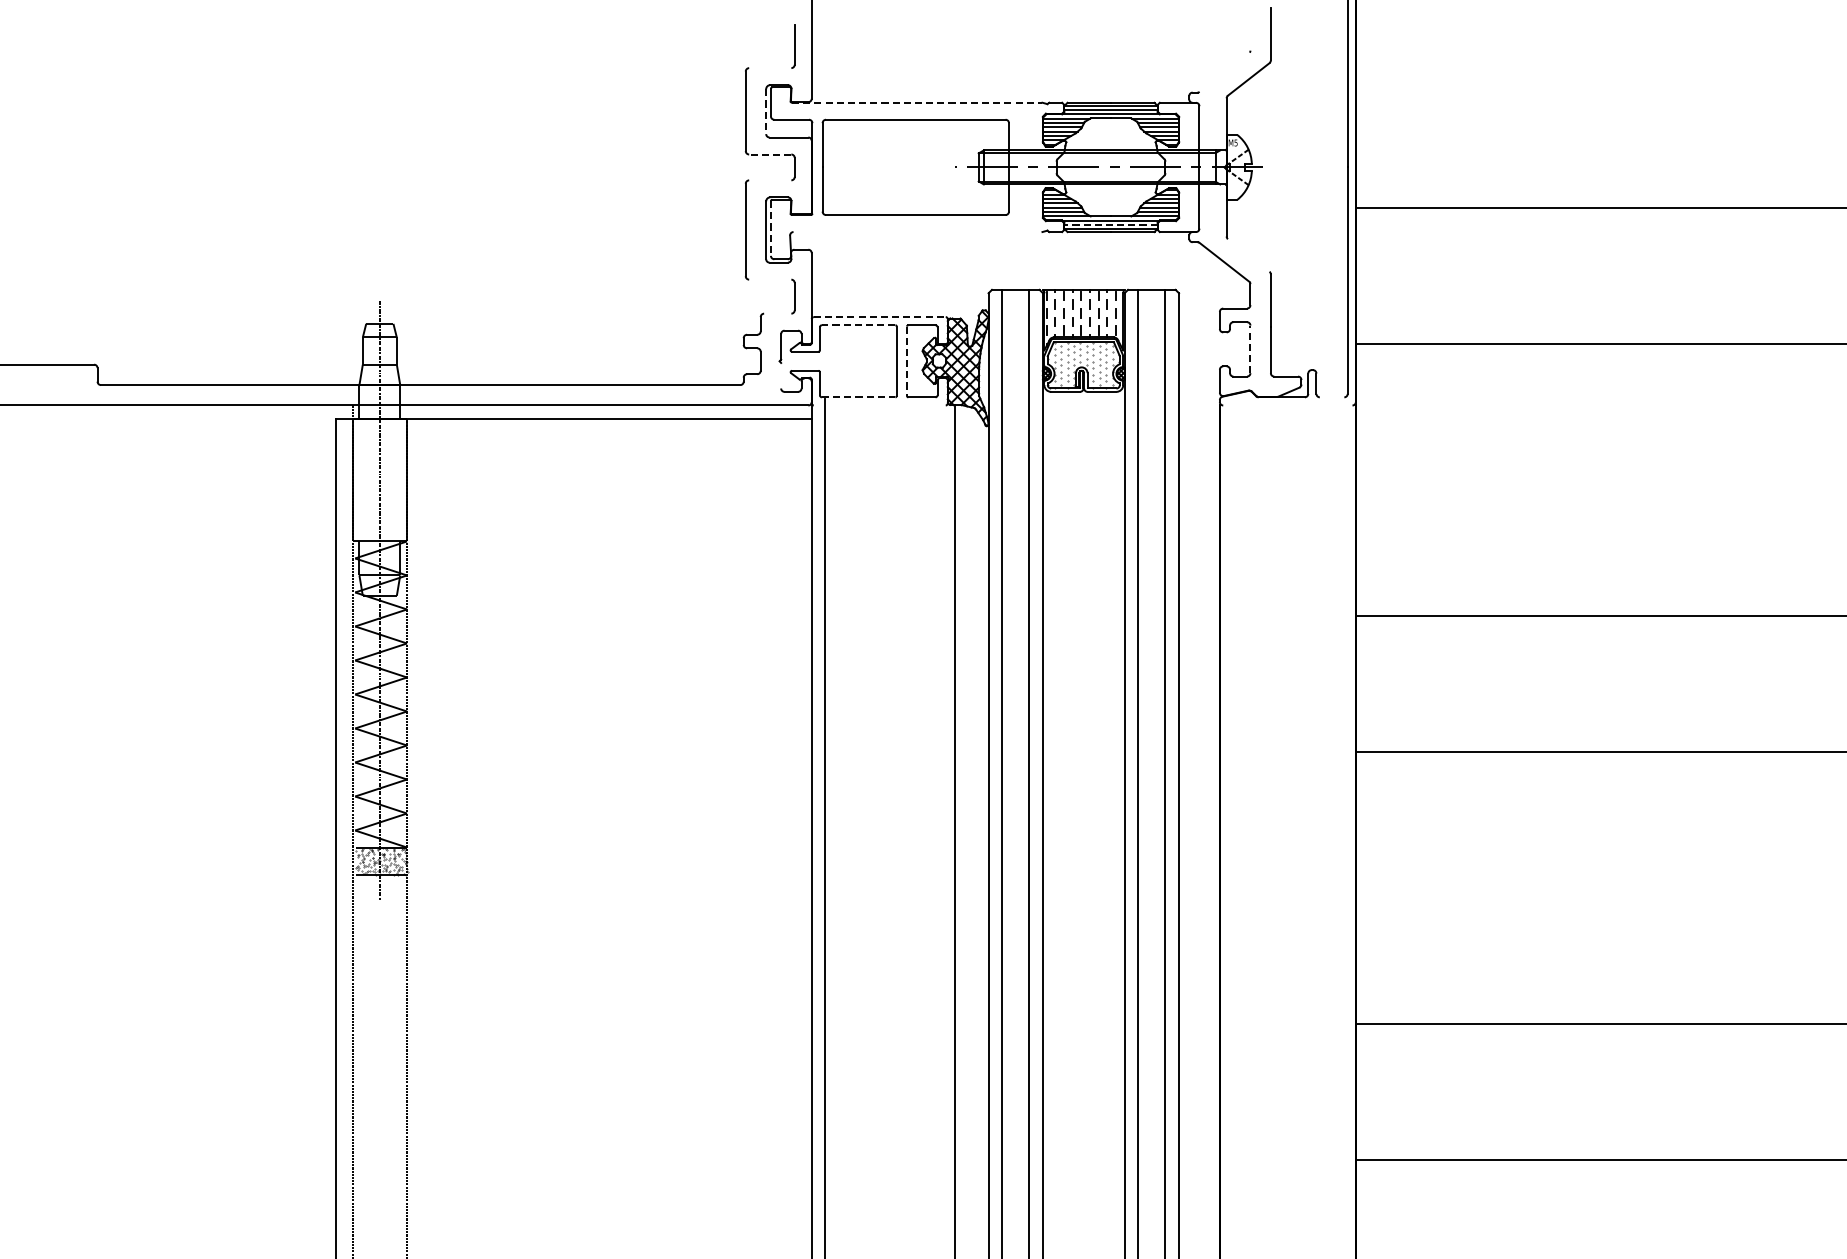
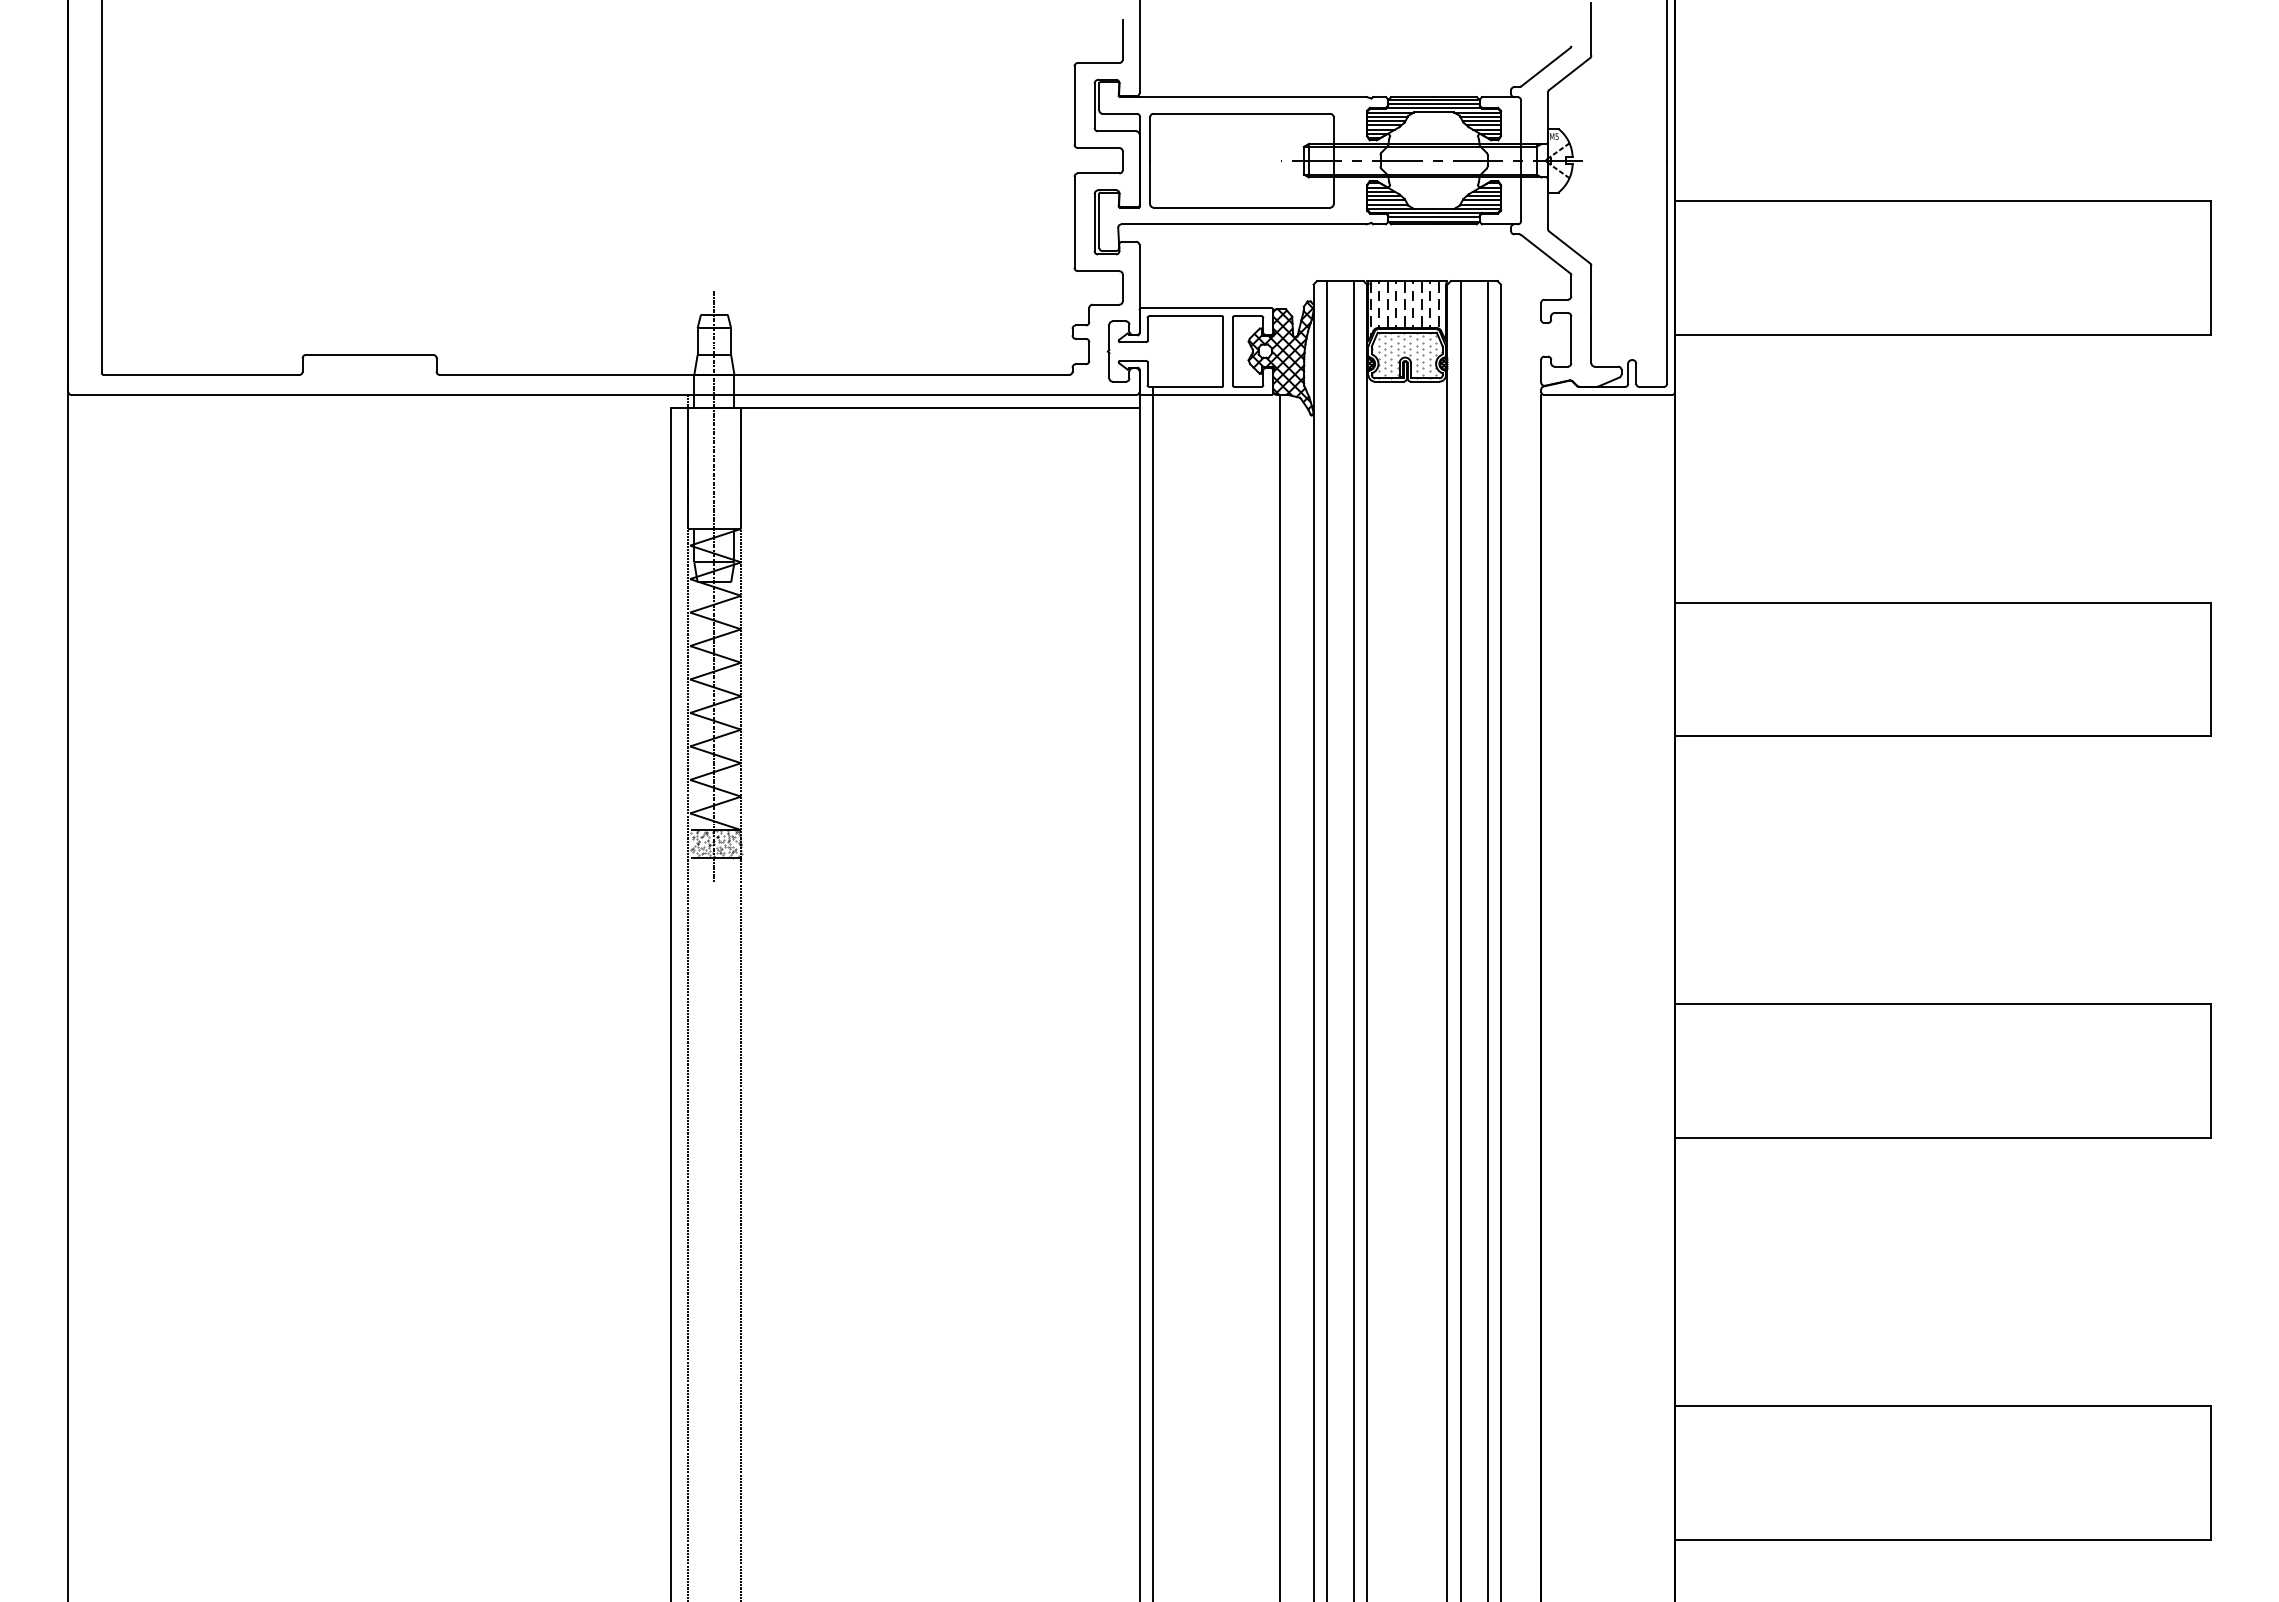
line: (770, 68) -> (1098, 63), added
line: (1224, 71) -> (1545, 66), added
line: (917, 103) -> (1243, 97), dashed -> solid
line: (766, 112) -> (1094, 106), dashed -> solid
line: (770, 154) -> (1098, 148), dashed -> solid
line: (770, 180) -> (1098, 173), added
line: (1110, 225) -> (1433, 217), dashed -> solid
line: (771, 228) -> (1099, 220), dashed -> solid
line: (917, 232) -> (1243, 224), added
line: (1248, 255) -> (1569, 247), added
line: (770, 279) -> (1098, 271), added
line: (777, 313) -> (1105, 304), added
line: (879, 317) -> (1206, 308), dashed -> solid
line: (858, 325) -> (1185, 316), dashed -> solid
line: (1250, 349) -> (1571, 339), dashed -> solid
line: (907, 362) -> (1233, 352), dashed -> solid
line: (781, 375) -> (1109, 365), added
line: (859, 397) -> (1186, 387), dashed -> solid
line: (1331, 397) -> (1651, 387), added
line: (879, 405) -> (1206, 395), added
line: (1287, 405) -> (1607, 395), added

